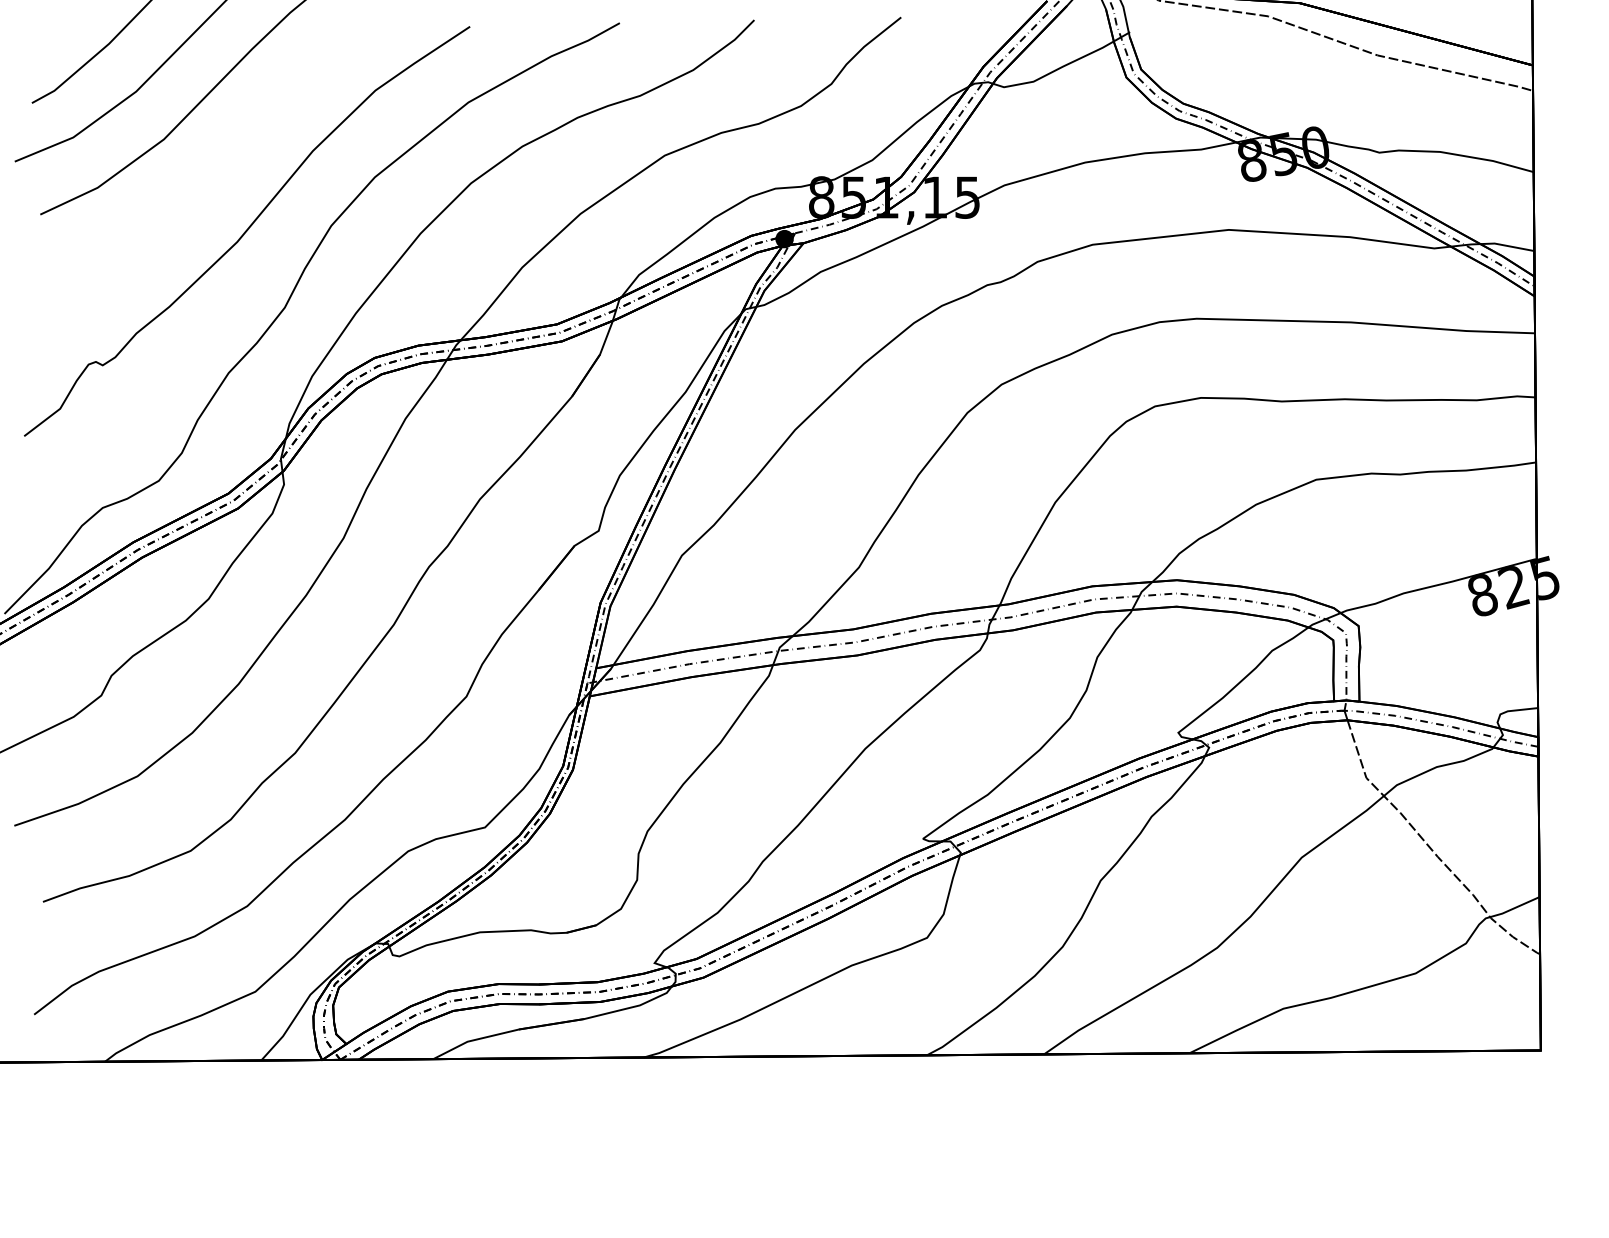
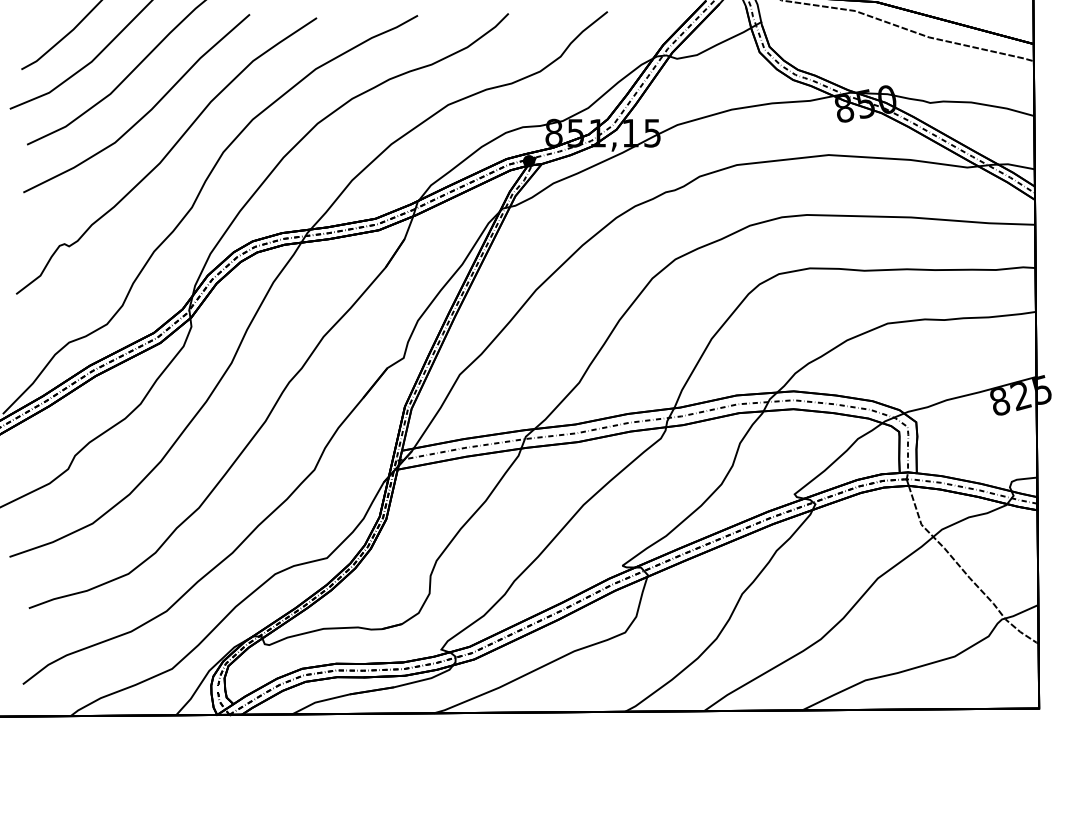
curve: (217, 166) -> (146, 112), added

